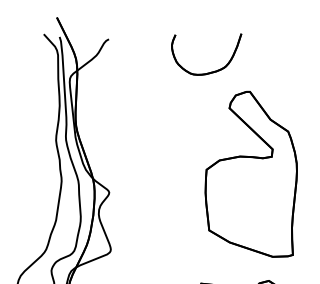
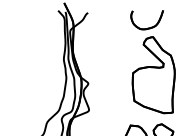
part: (207, 70) -> (147, 27), moved

